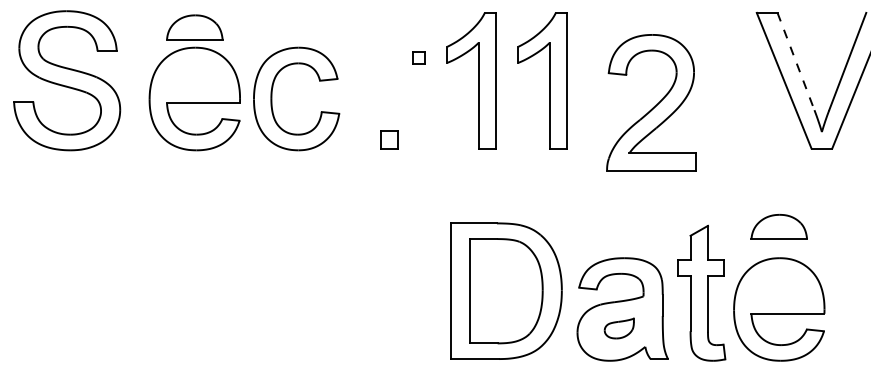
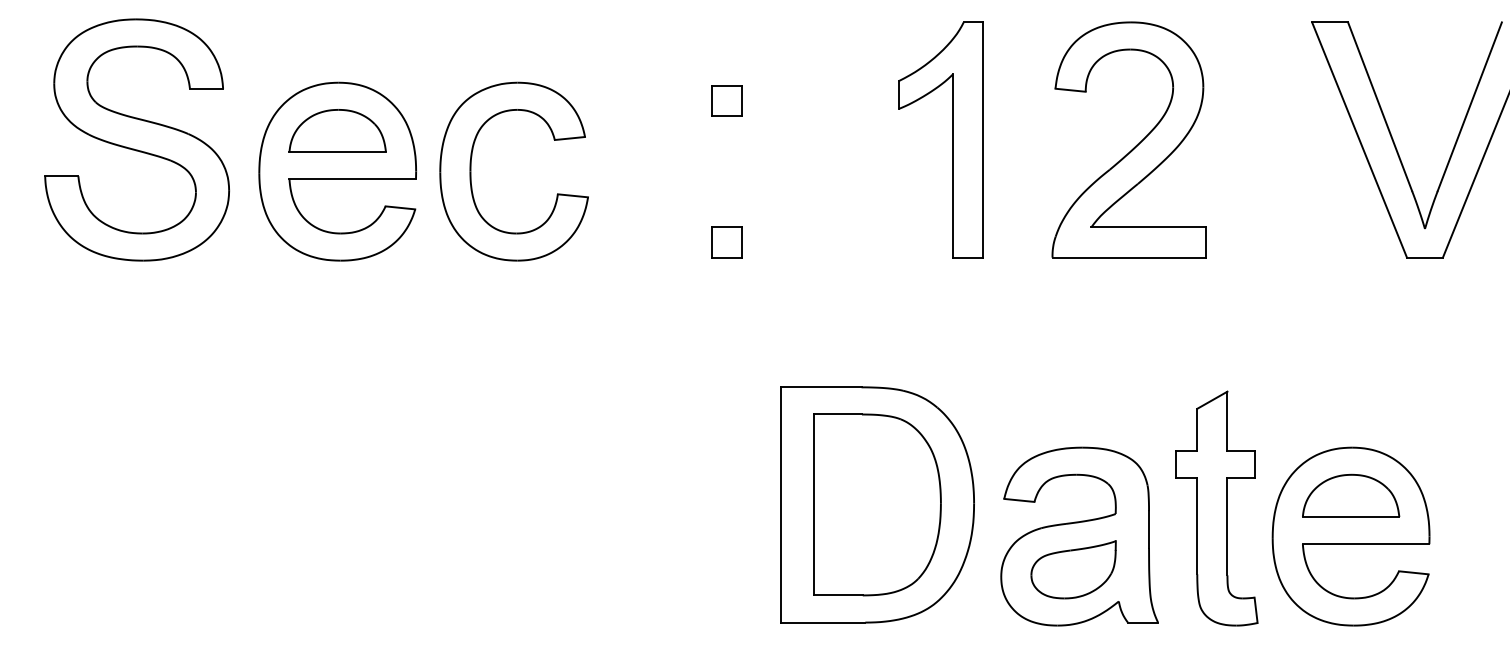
part: (194, 27) -> (337, 130), moved
part: (419, 57) -> (727, 99), size x1.43
line: (796, 62) -> (1380, 108), dashed -> solid
part: (67, 80) -> (137, 139), moved
part: (478, 80) -> (829, 139), removed
part: (651, 102) -> (1129, 139), moved
part: (389, 139) -> (727, 241), moved
part: (778, 226) -> (1349, 495), moved
part: (619, 328) -> (1074, 569), size x1.67

